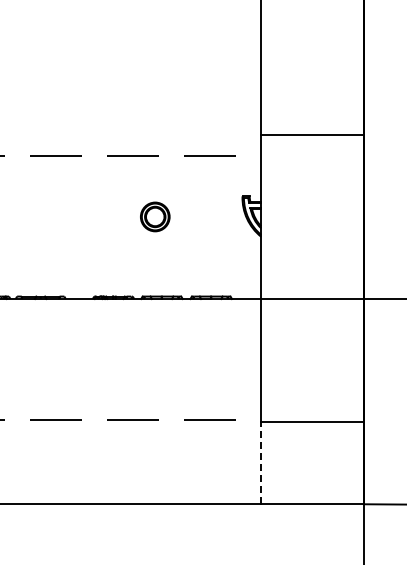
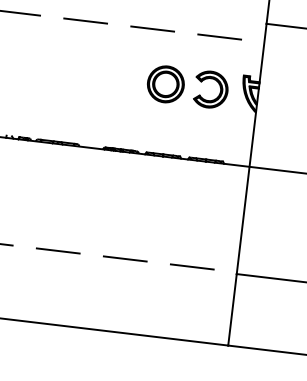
part: (216, 212) -> (219, 86), added
part: (154, 216) -> (165, 83), size x1.43
line: (261, 463) -> (232, 310), dashed -> solid

